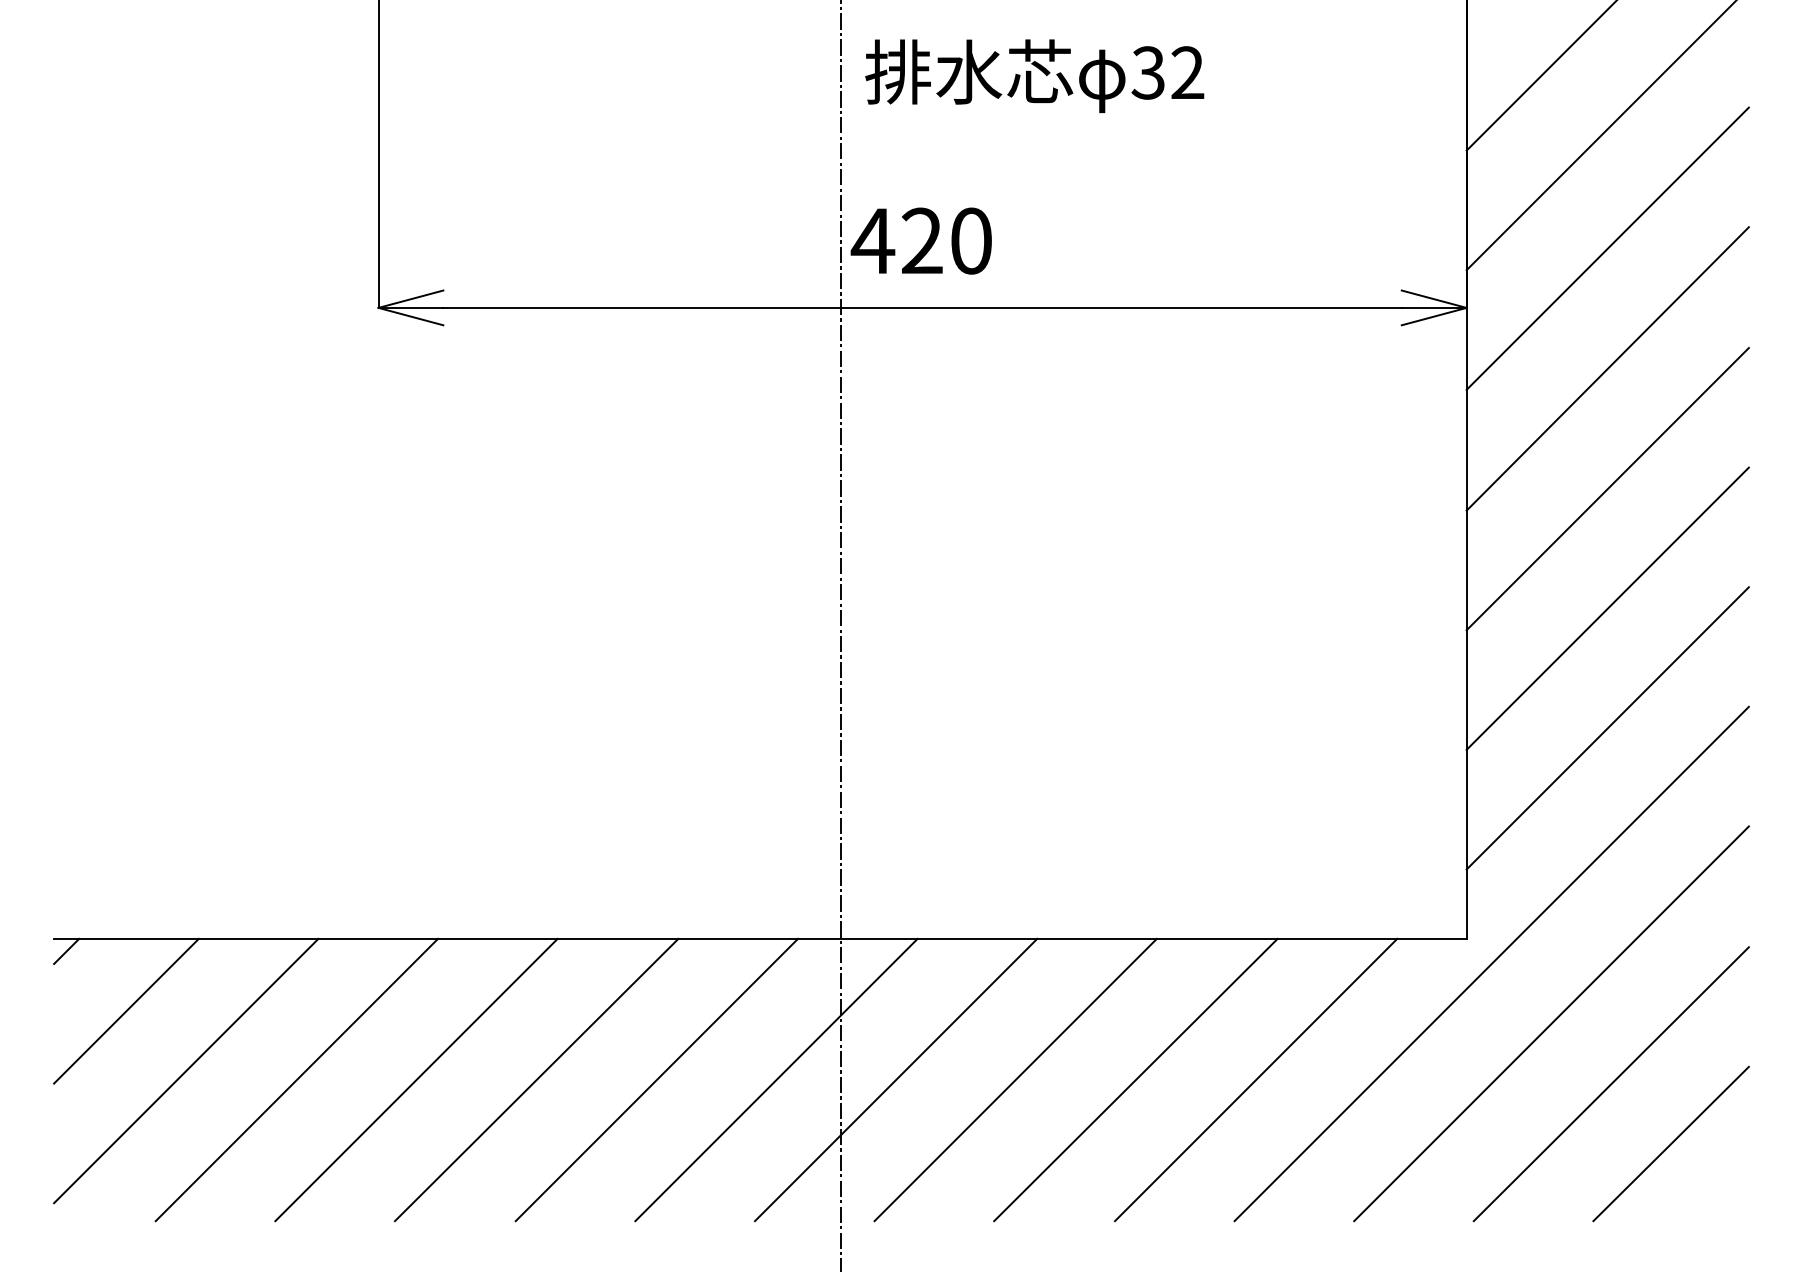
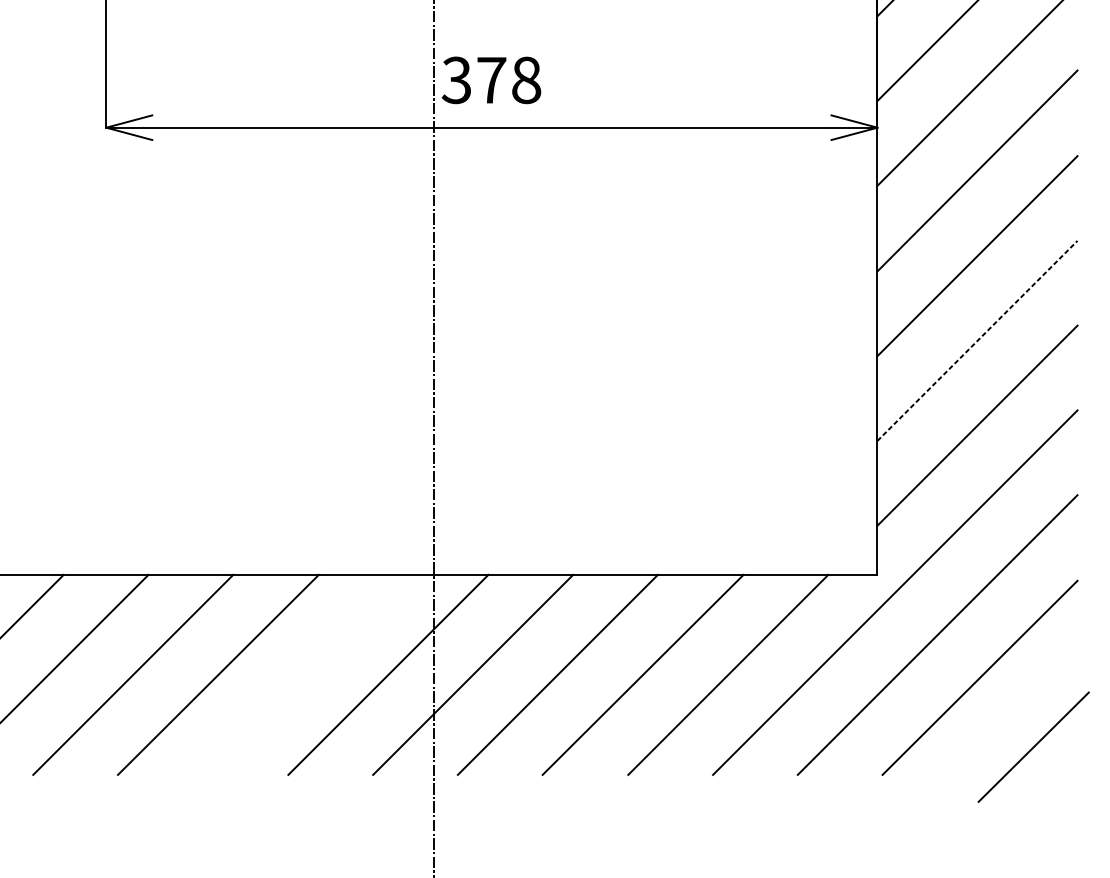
text: (921, 240) -> (491, 79), 420 -> 378
line: (1607, 608) -> (977, 340), solid -> dashed
line: (656, 1079) -> (303, 674), removed
line: (1670, 1143) -> (1033, 746), moved

